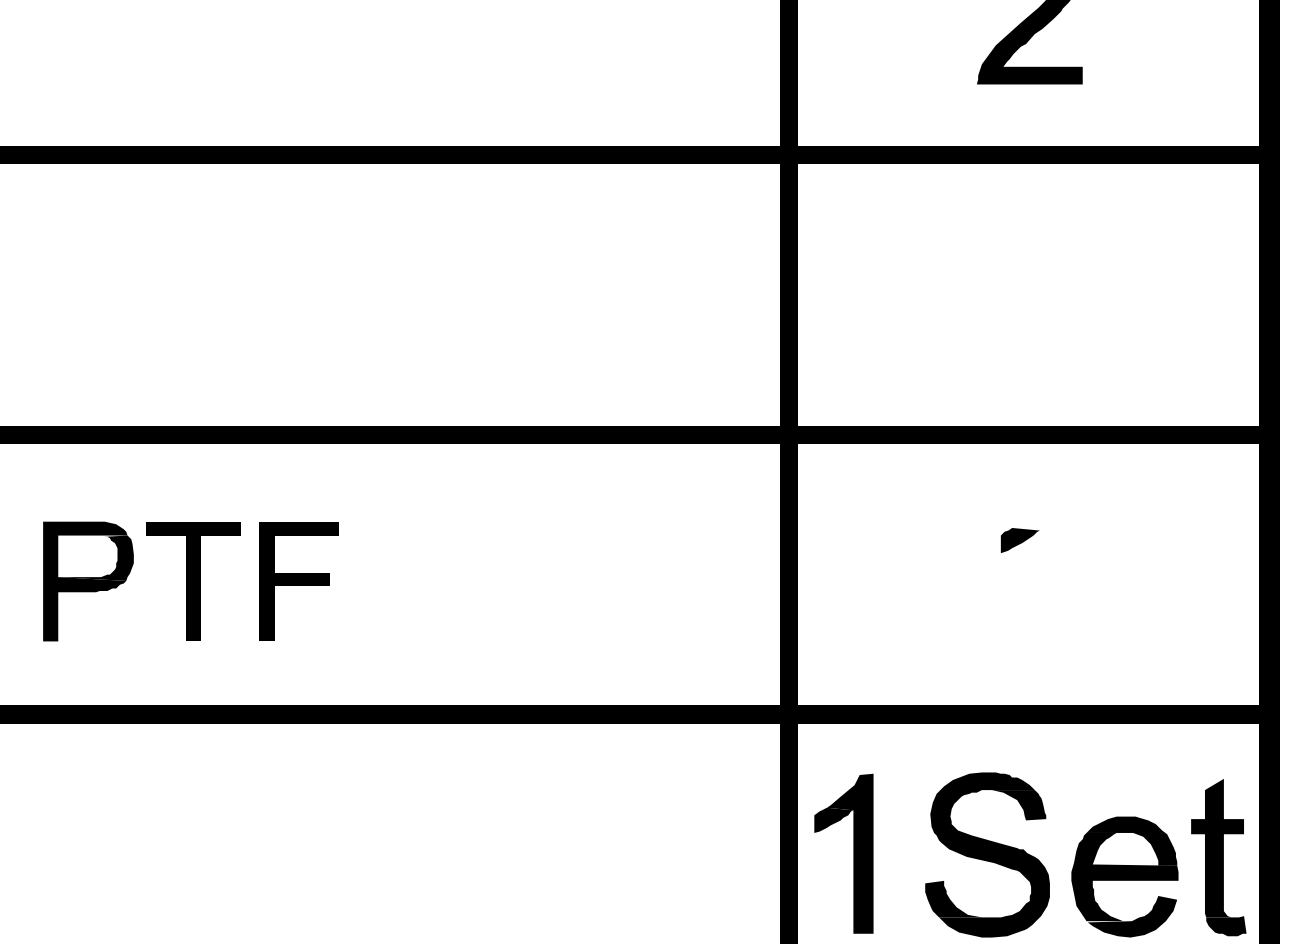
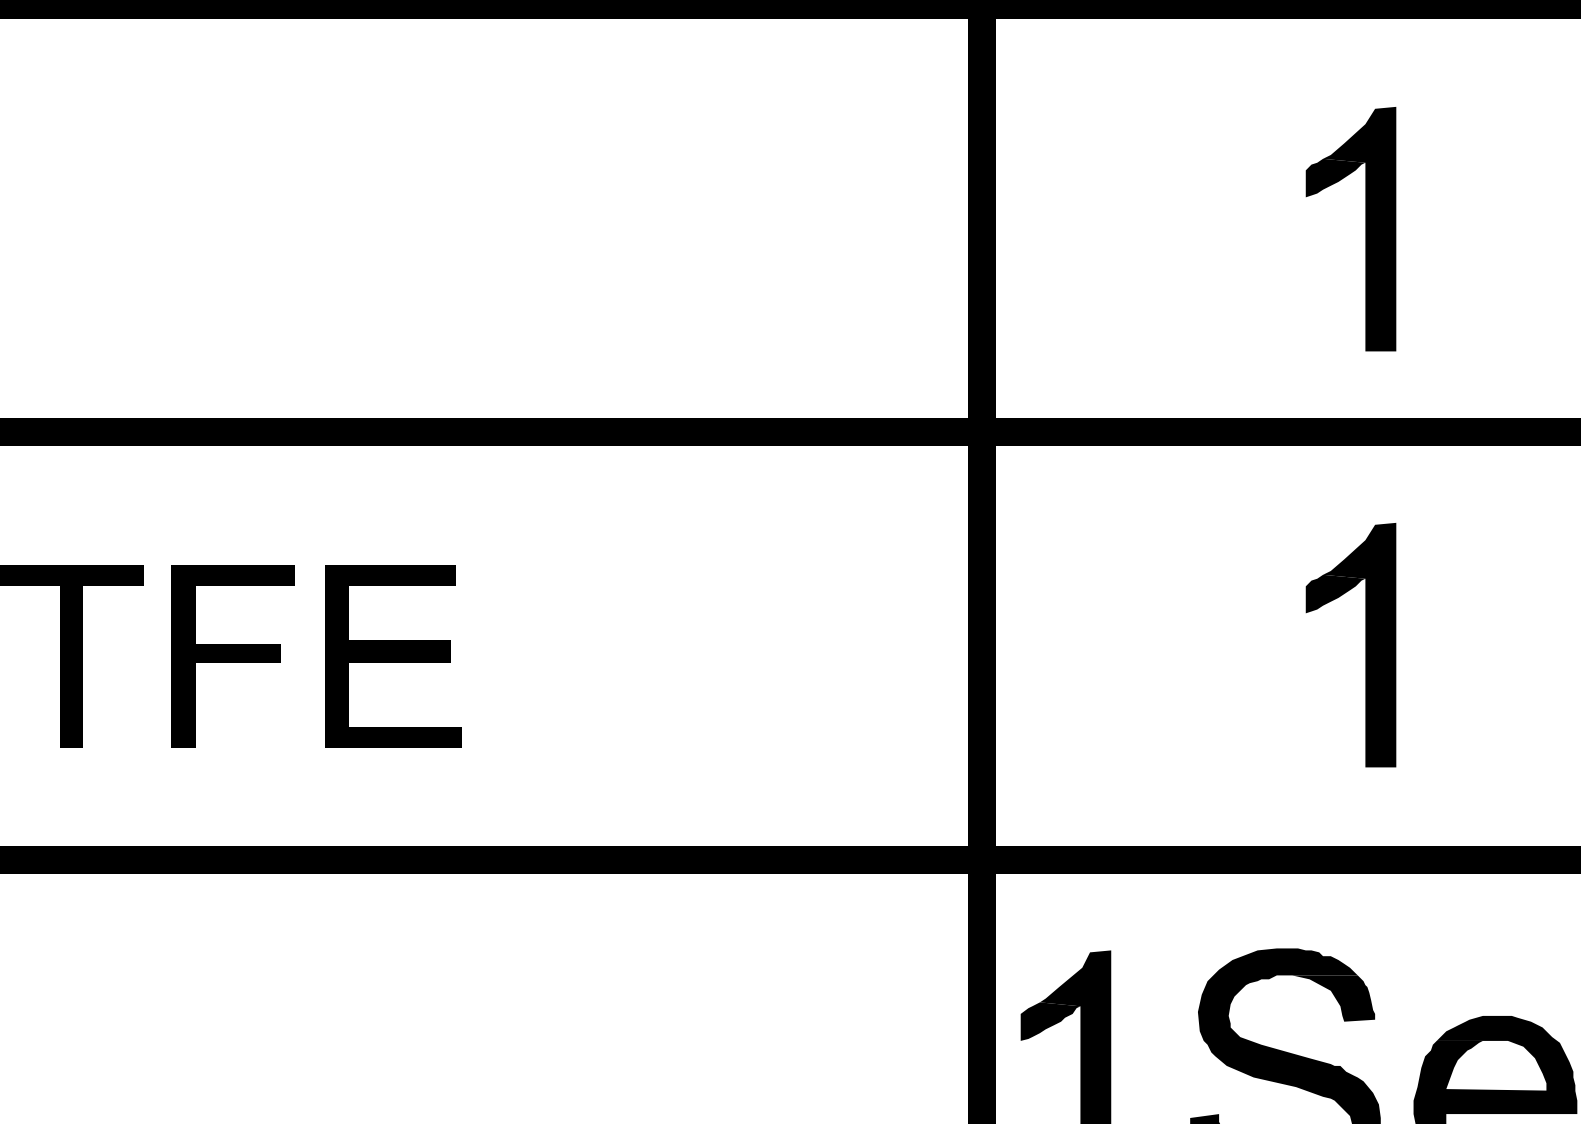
part: (1039, 301) -> (1364, 228), added
fill: (1036, 573) -> (1360, 644), added
fill: (403, 581) -> (392, 656), added

